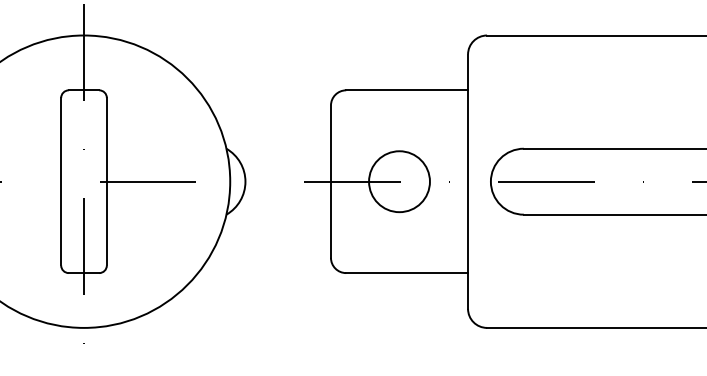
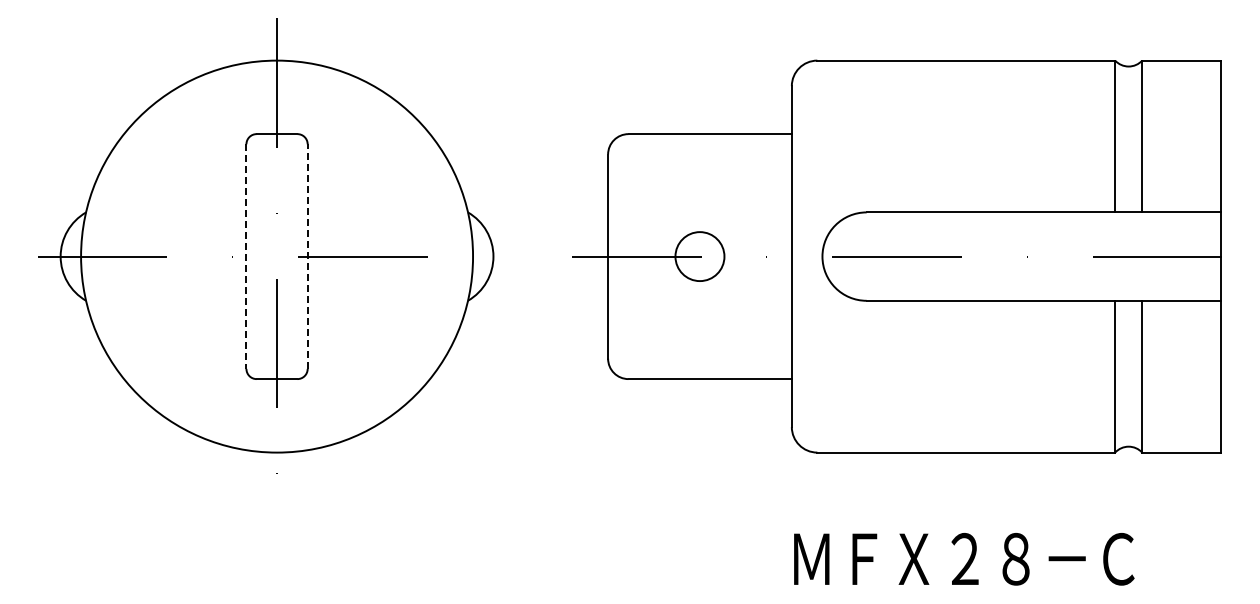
line: (106, 181) -> (307, 256), solid -> dashed
circle: (399, 181) -> (699, 256), size x0.6
line: (61, 182) -> (246, 257), solid -> dashed

